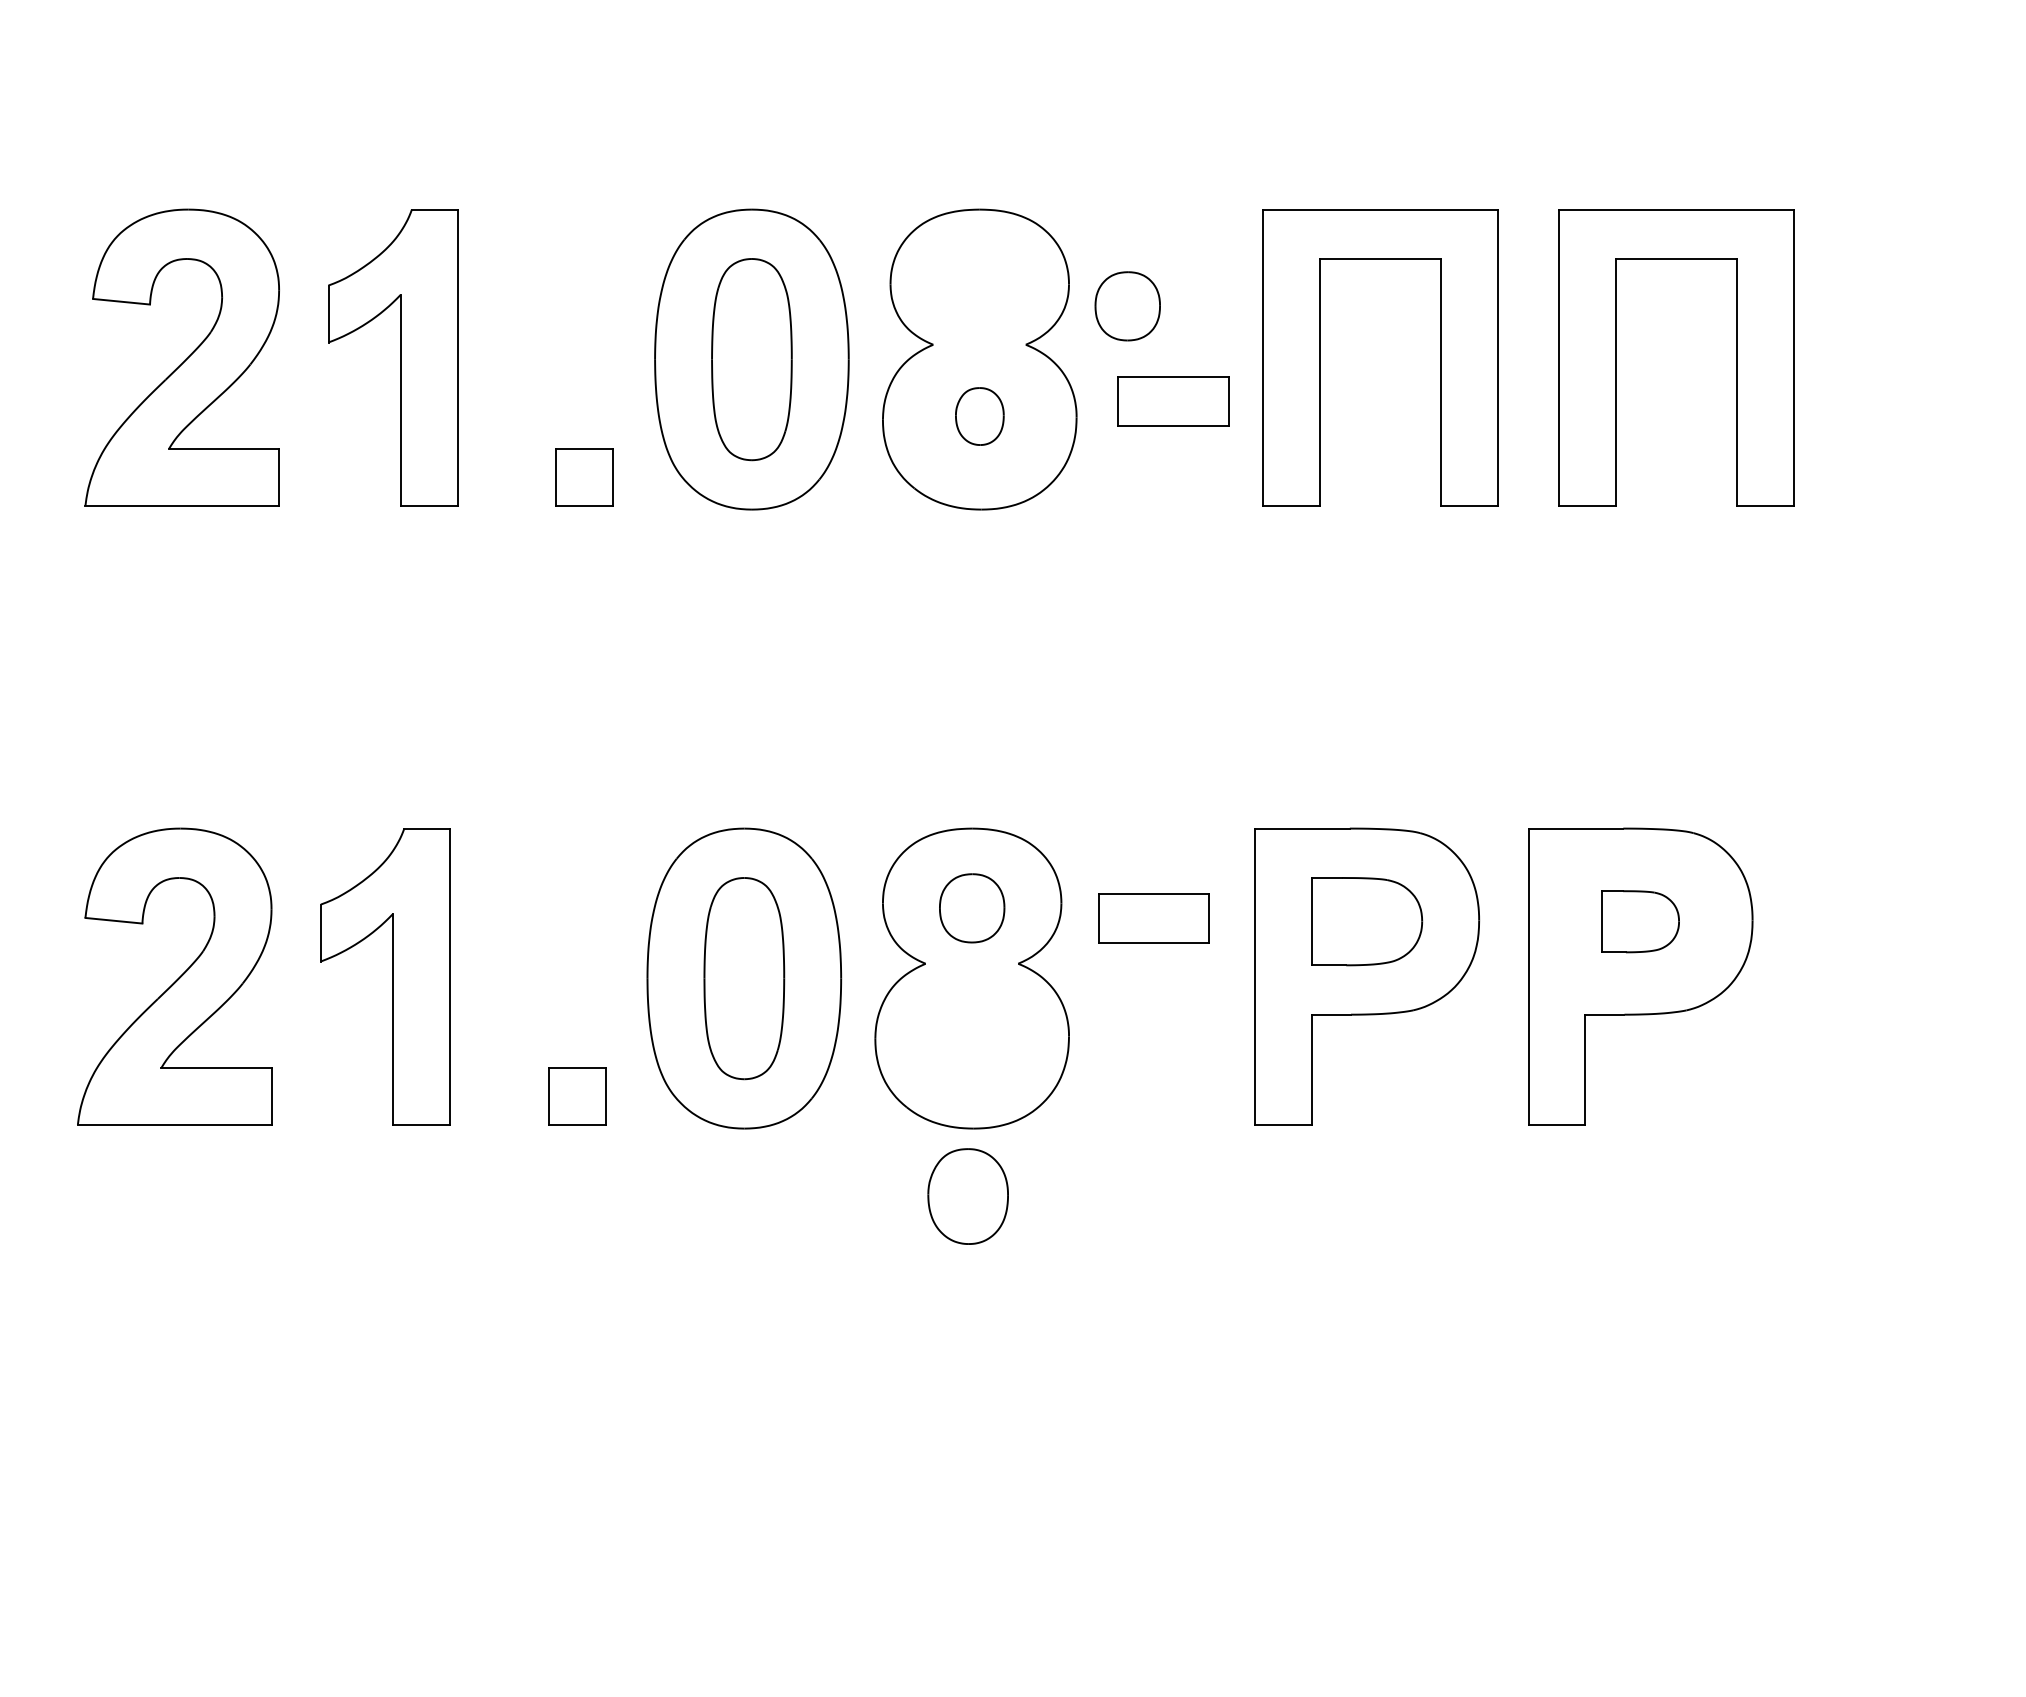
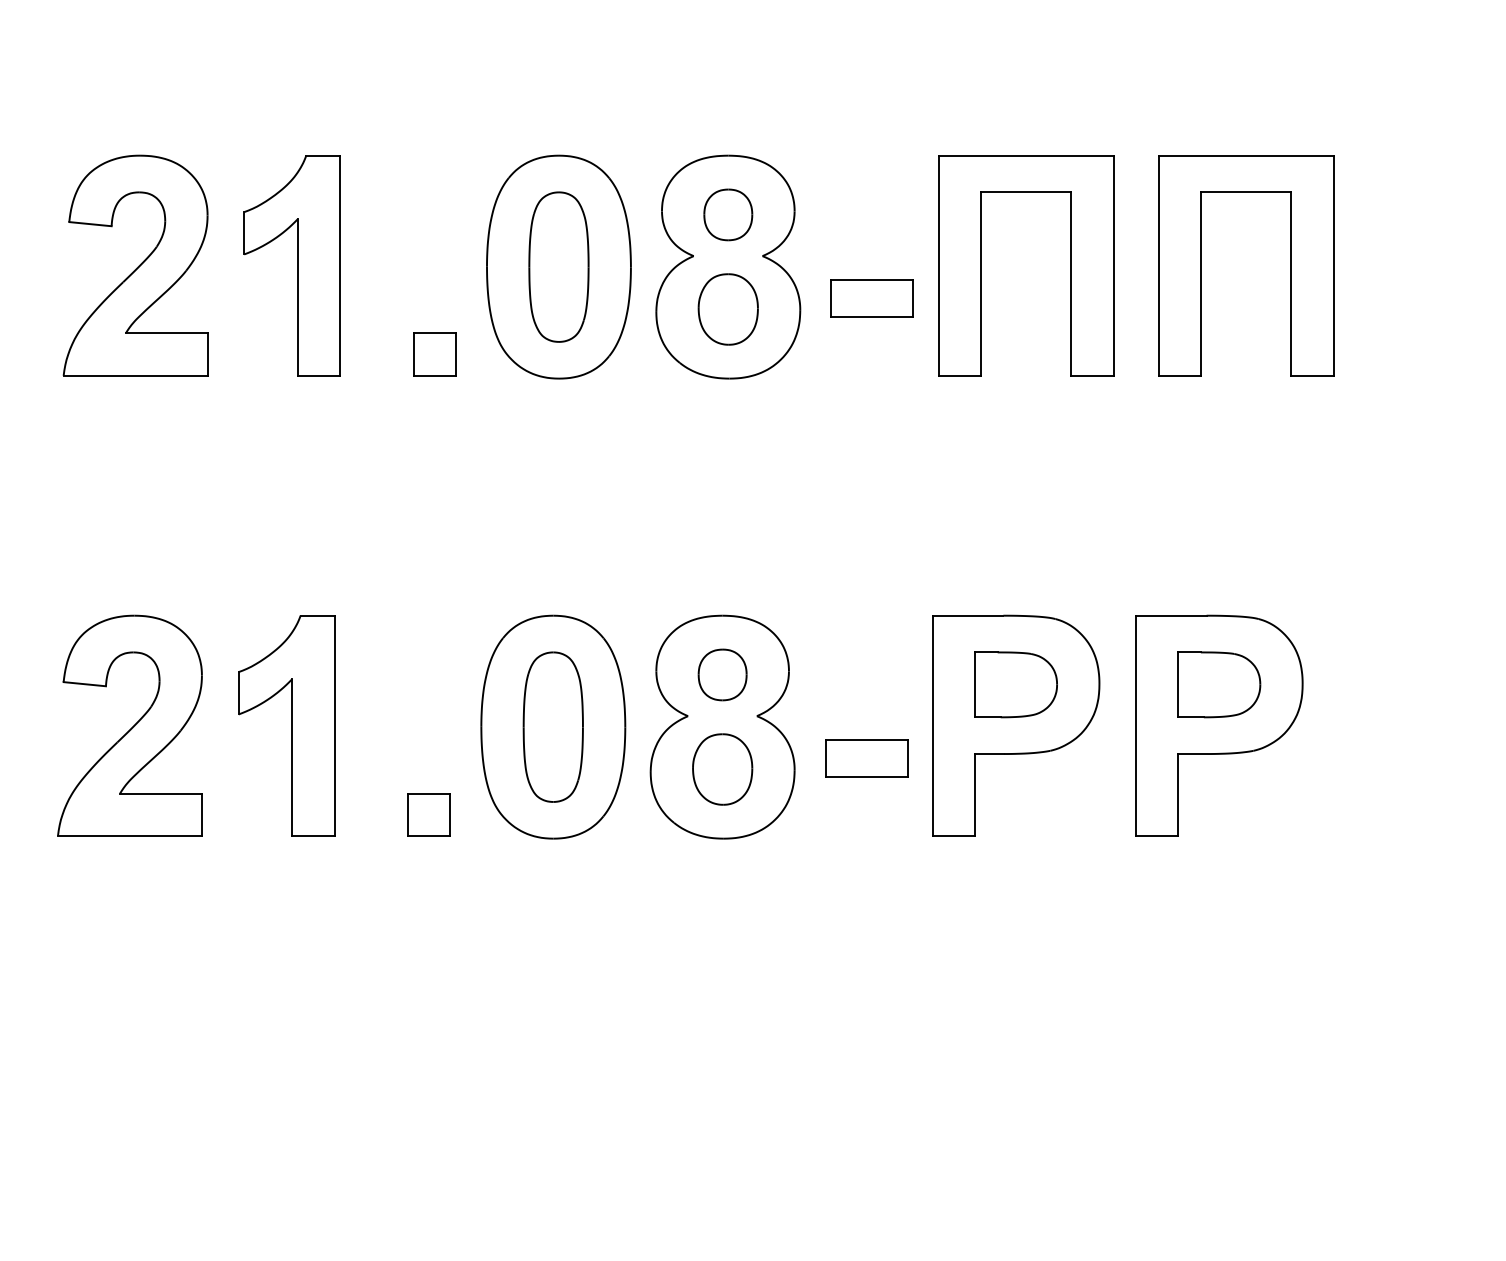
part: (1127, 306) -> (728, 215), moved
part: (979, 416) -> (728, 309), size x1.67
part: (1153, 918) -> (866, 758), moved
part: (1640, 921) -> (1219, 684), size x1.43
part: (967, 1196) -> (722, 769), moved

